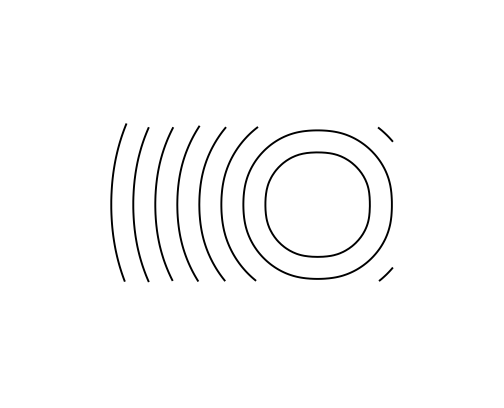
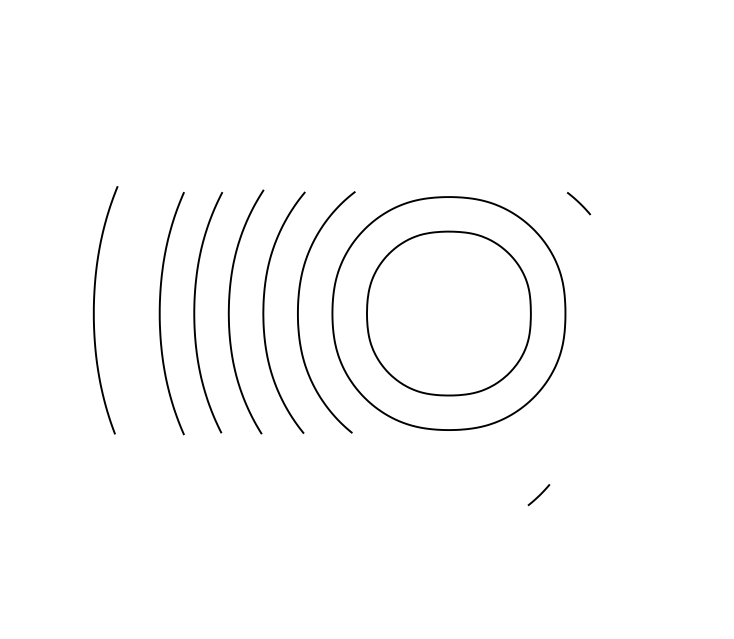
line: (385, 134) -> (578, 203), moved
curve: (112, 202) -> (95, 310), moved
line: (385, 274) -> (538, 495), moved

